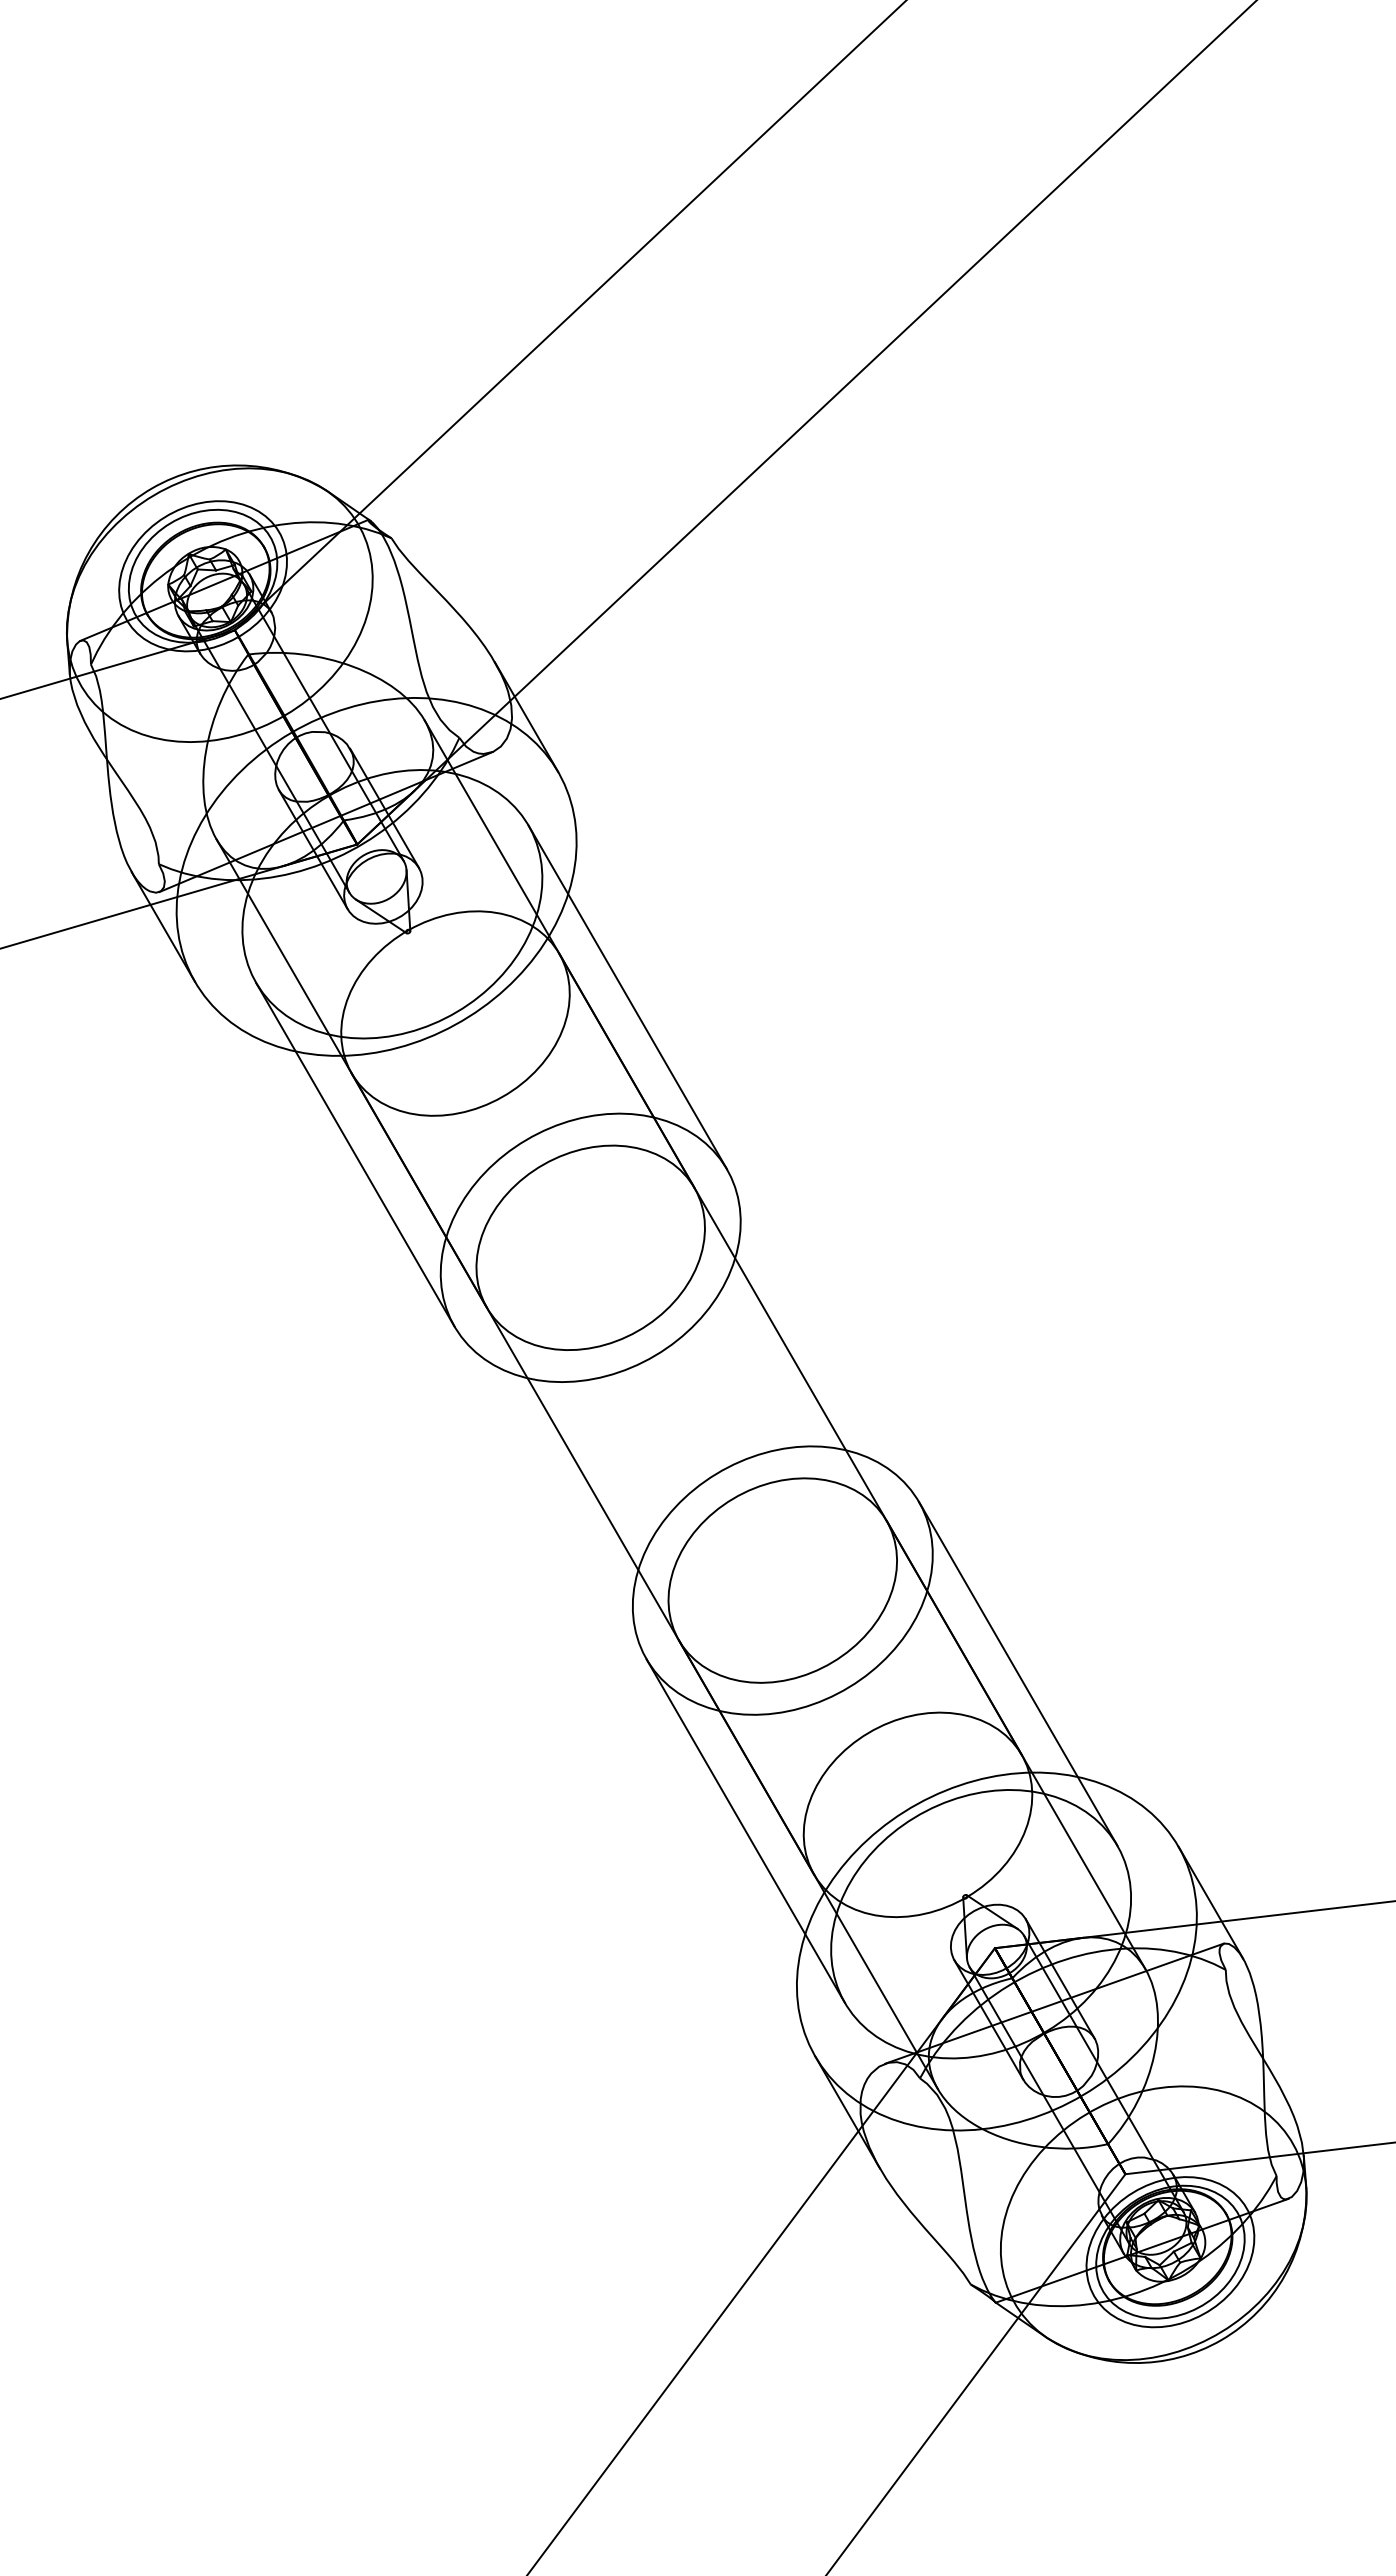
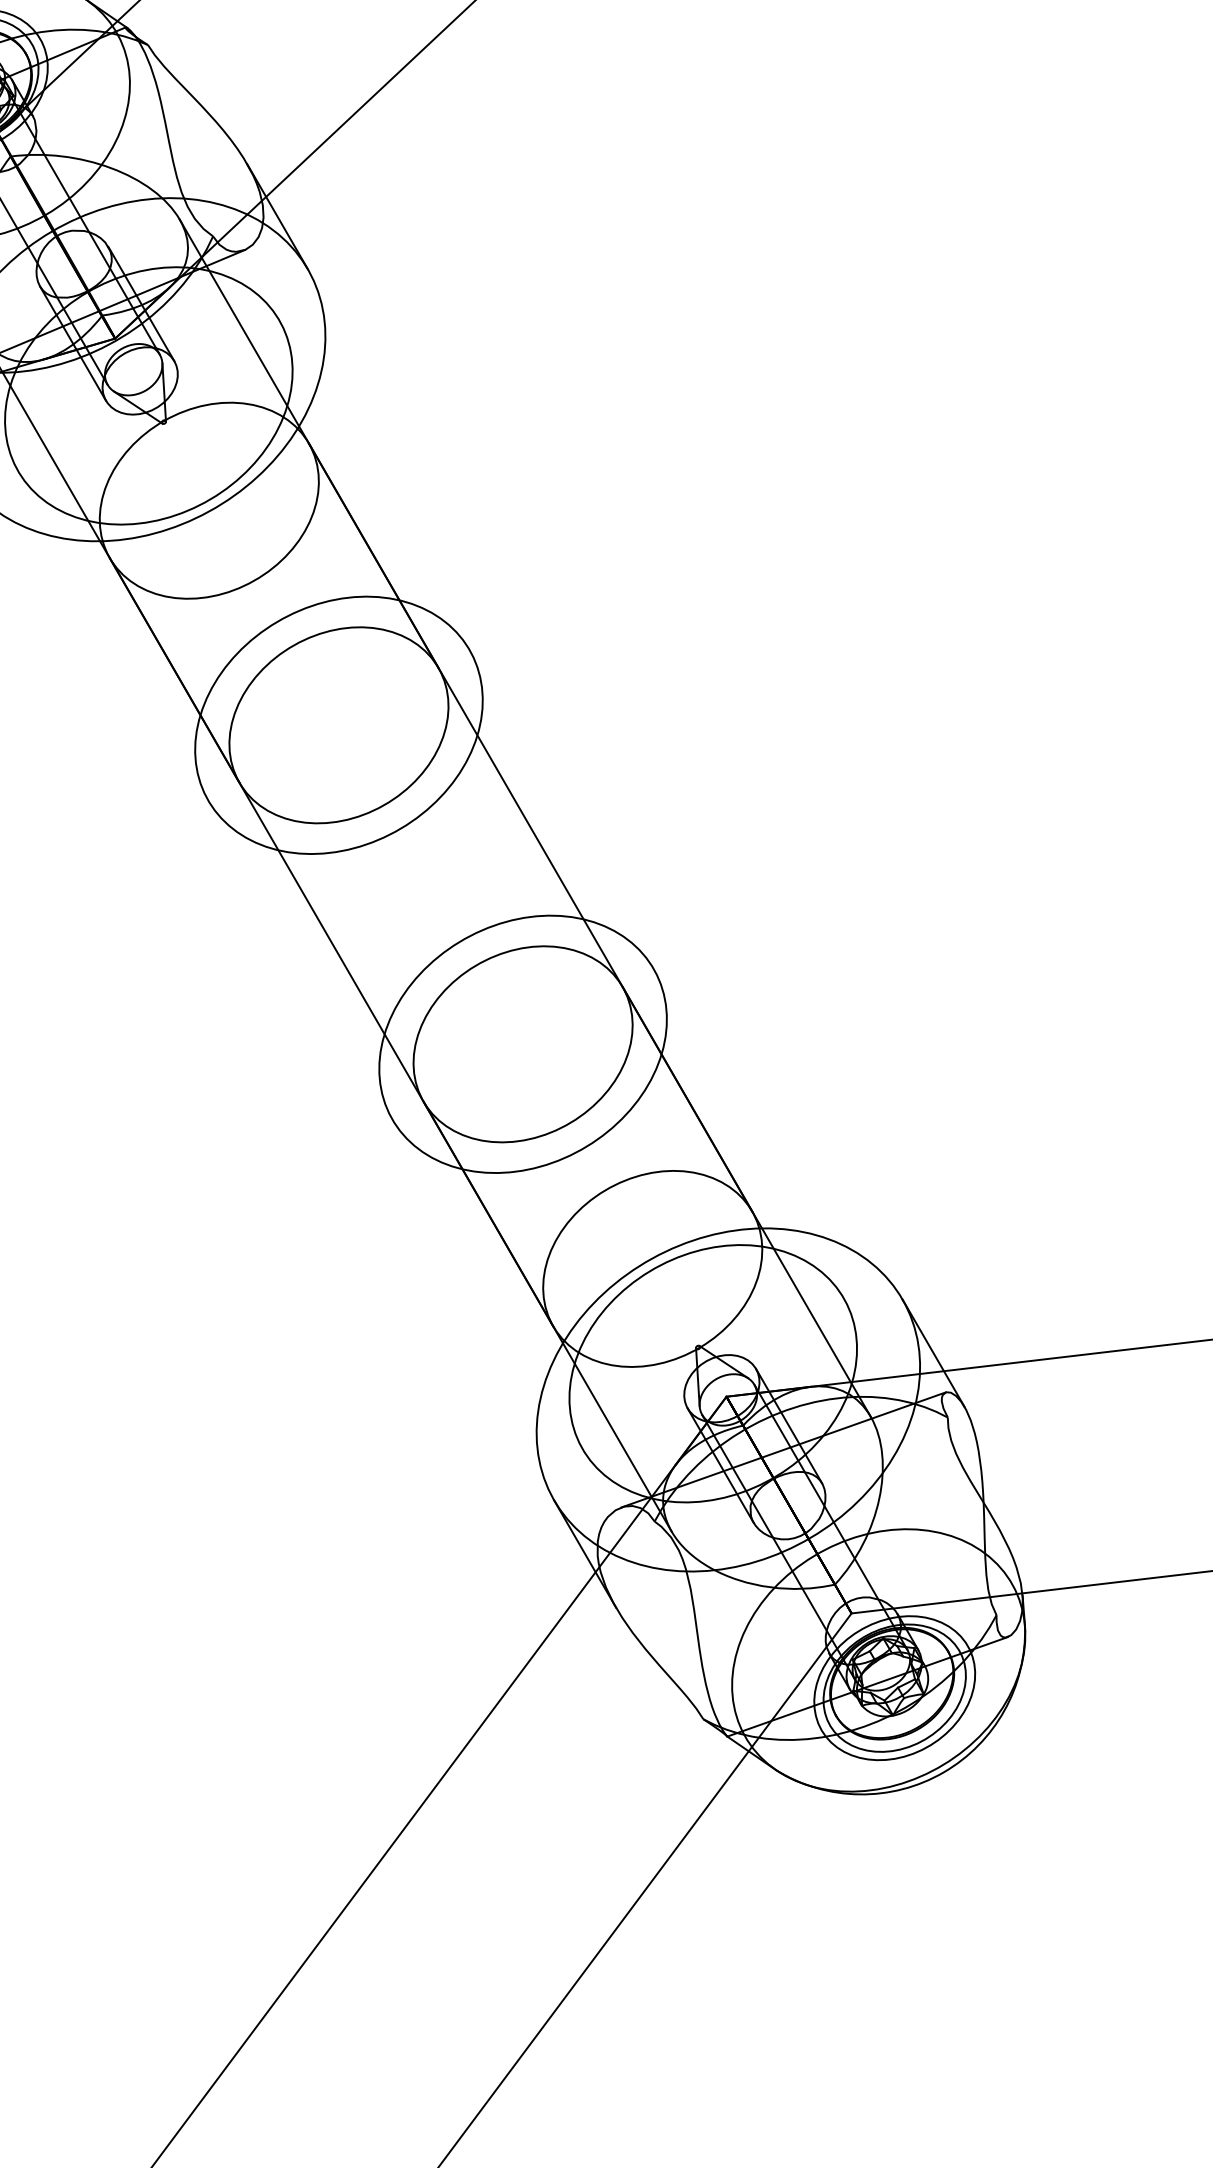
line: (627, 997) -> (374, 485), removed
line: (355, 1154) -> (113, 635), removed
line: (1018, 1673) -> (749, 1133), removed
line: (745, 1830) -> (487, 1283), removed

